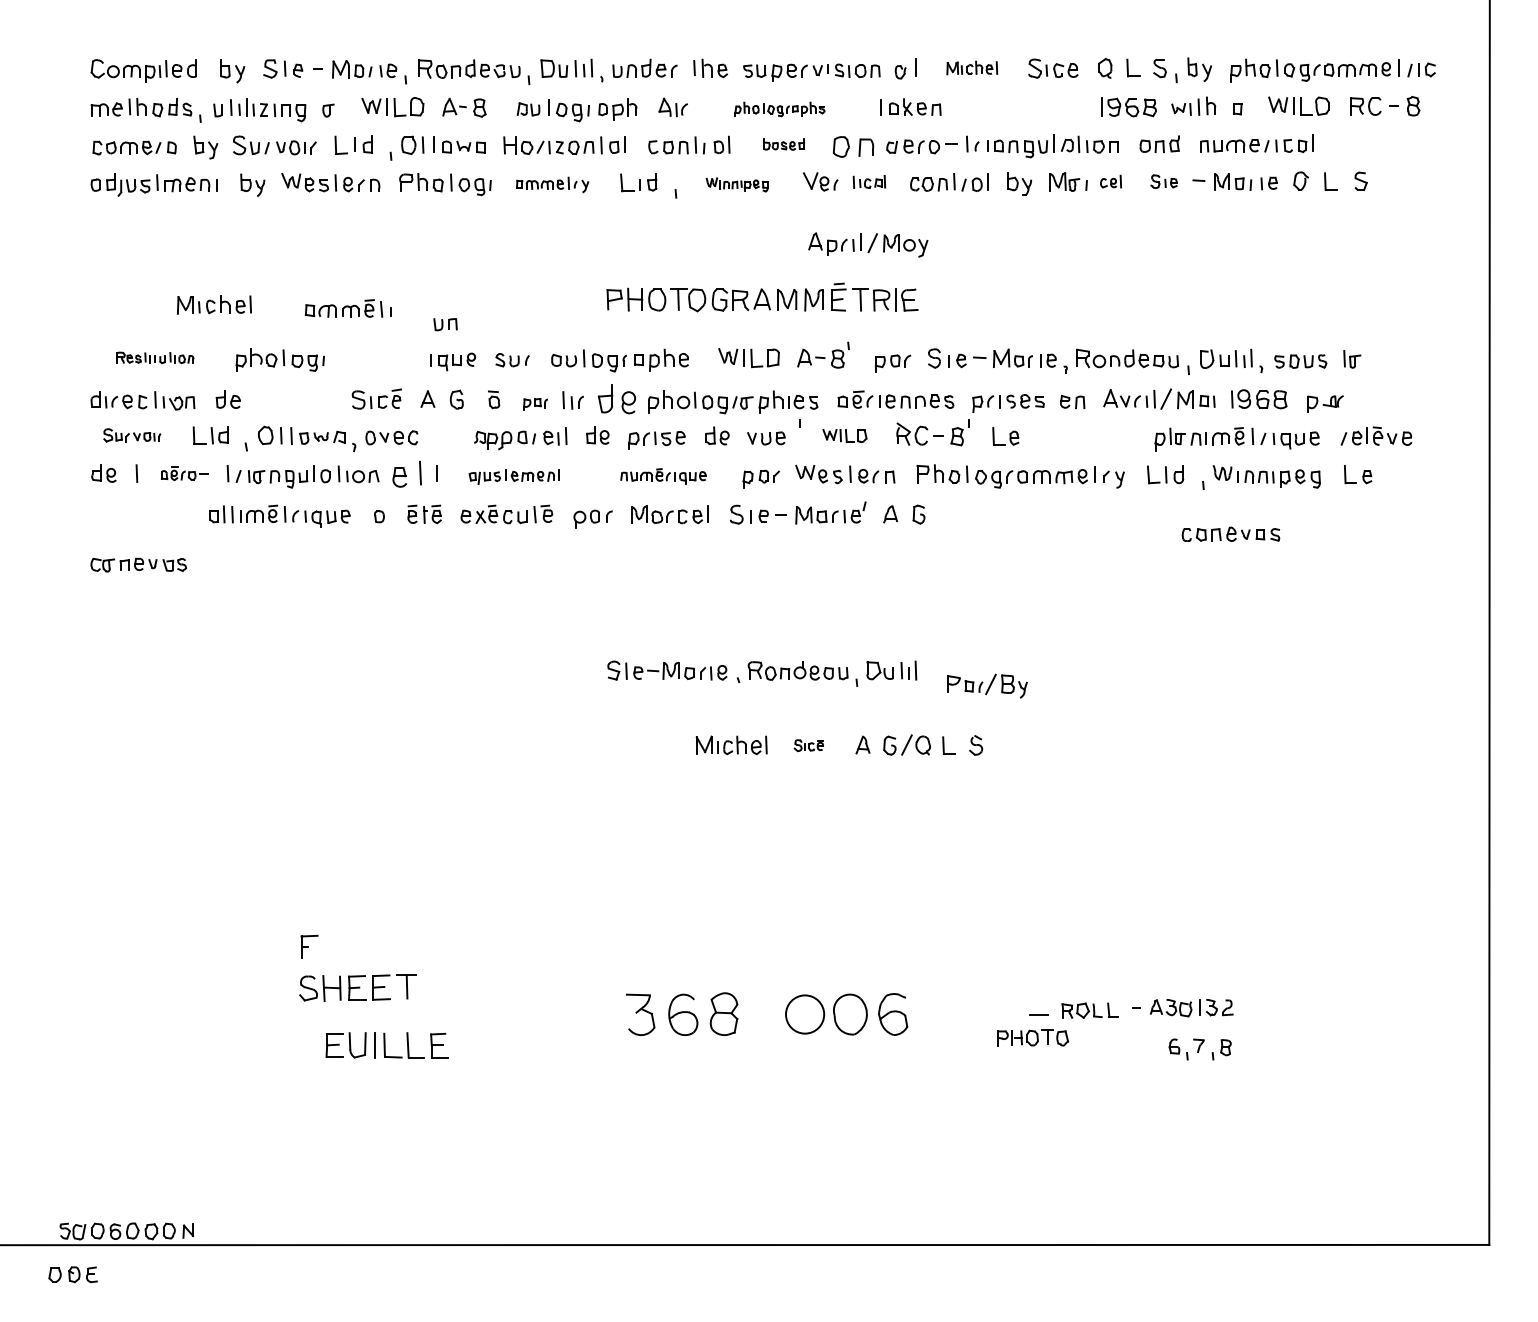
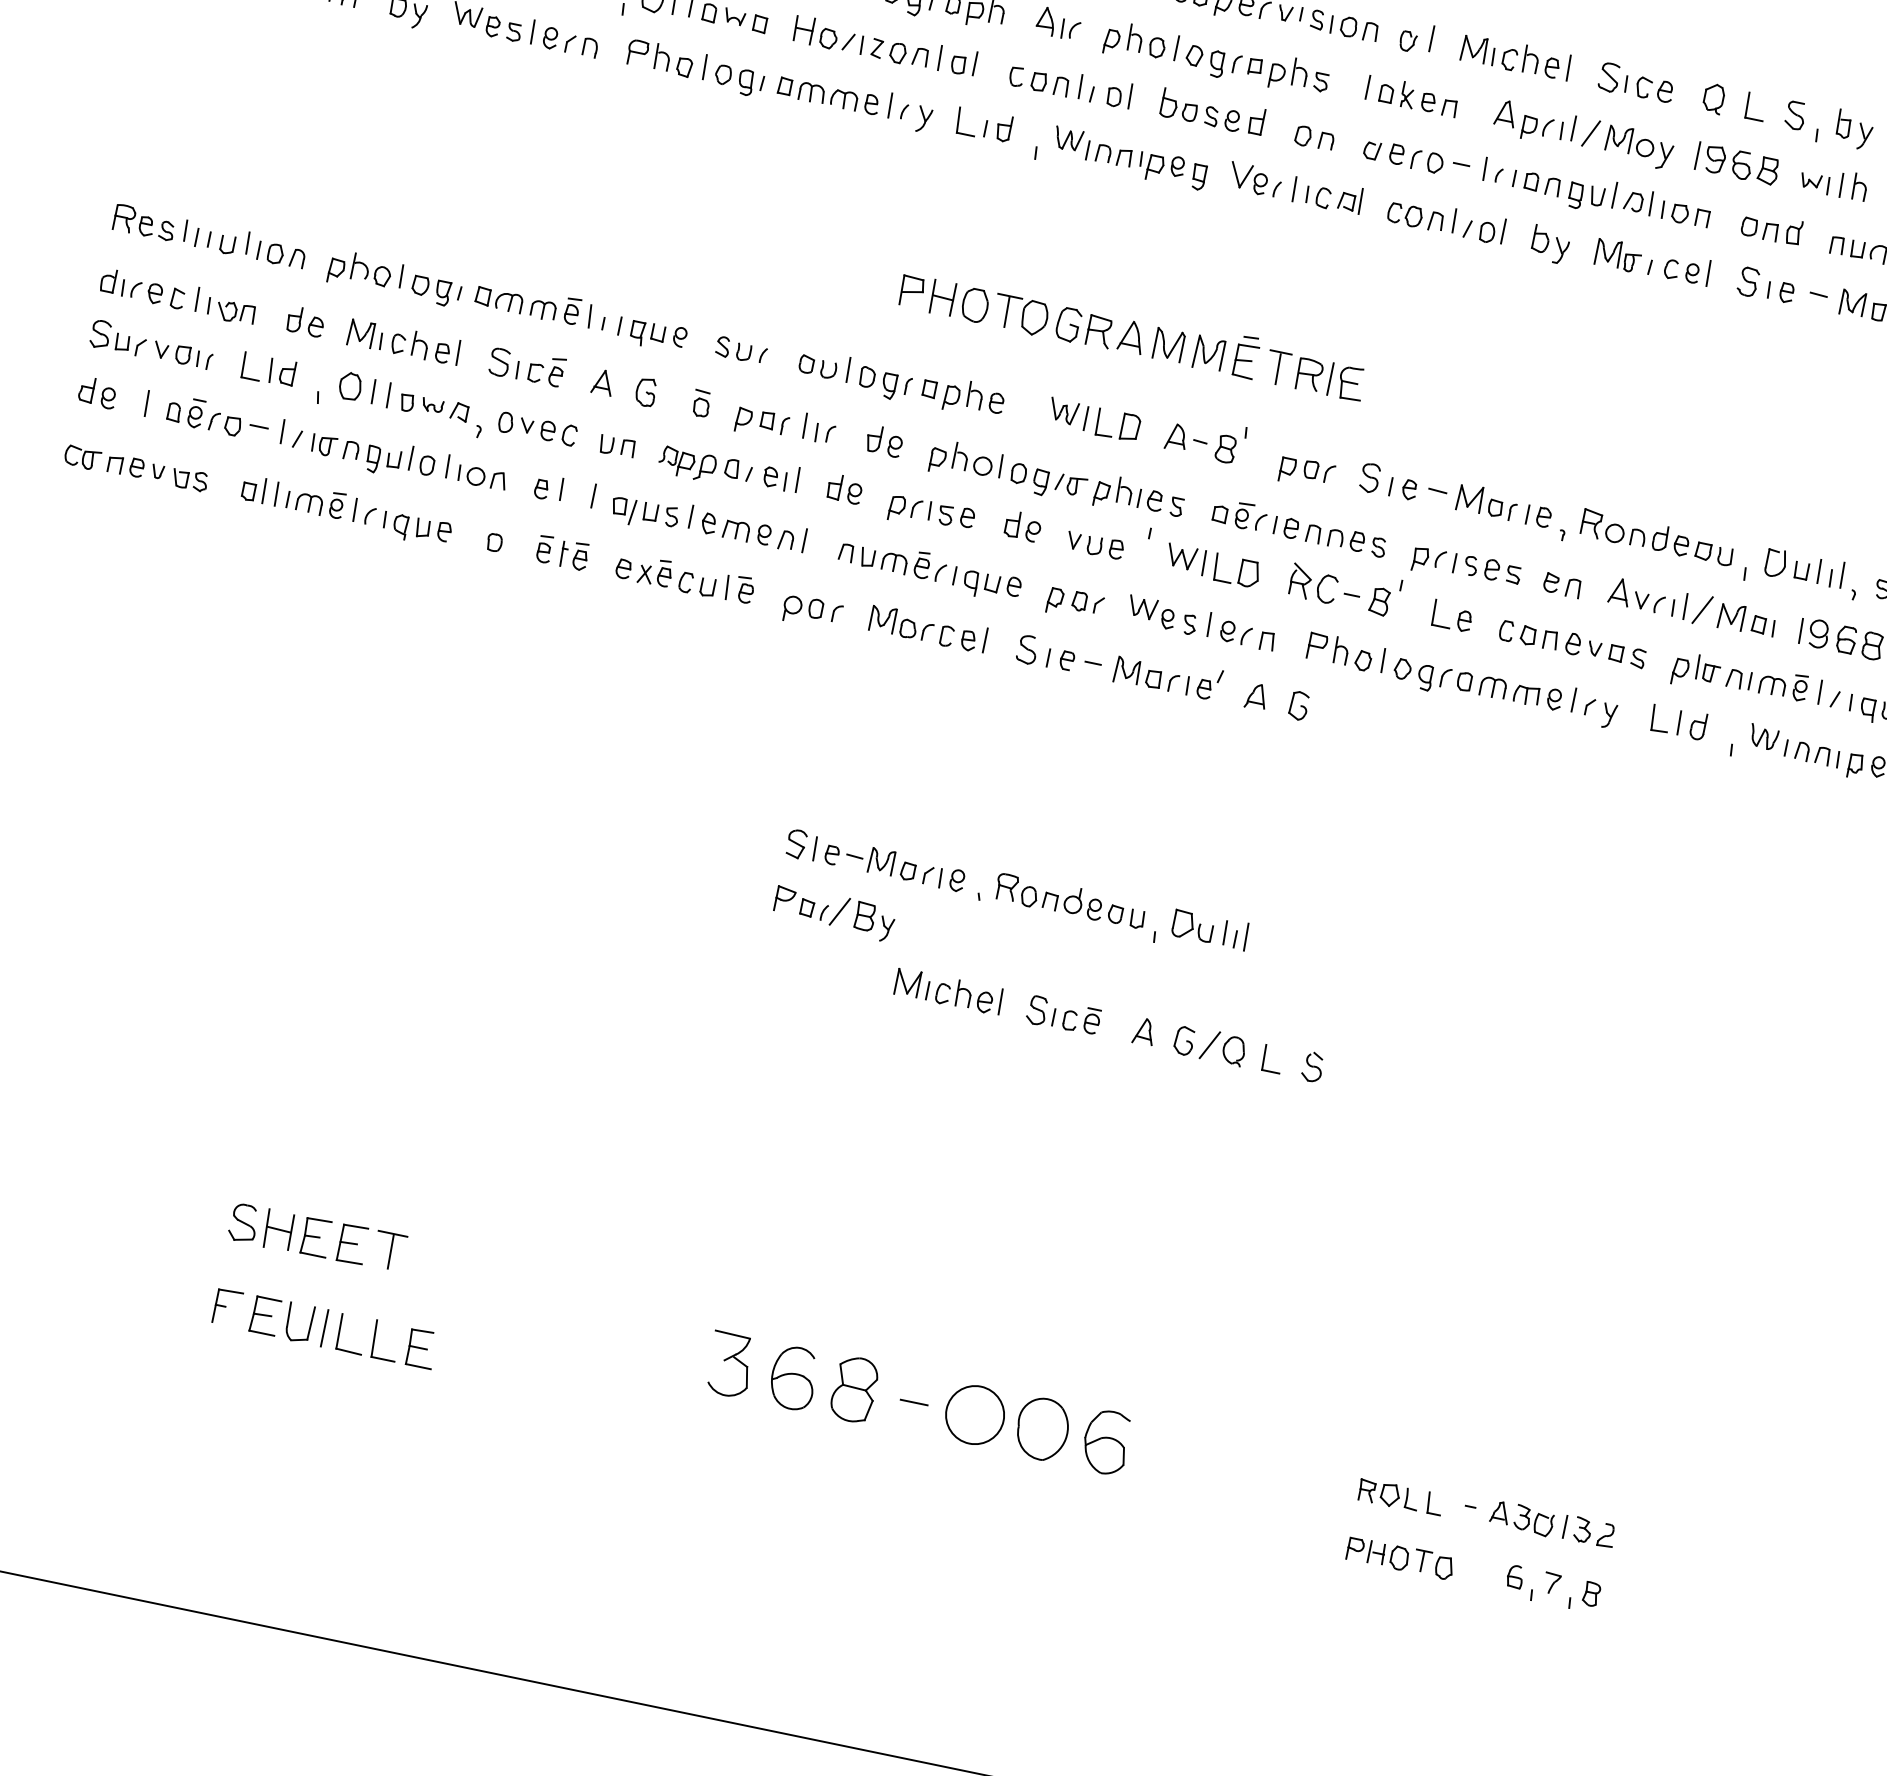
part: (971, 67) -> (1514, 56), size x1.43
part: (779, 109) -> (1216, 59), size x1.67
part: (783, 144) -> (1211, 112), size x1.67
part: (853, 147) -> (1314, 138), size x0.62
part: (869, 181) -> (1327, 194), size x1.43
part: (1110, 181) -> (1686, 268), size x1.43
part: (1163, 181) -> (1765, 285), size x1.43
part: (552, 184) -> (854, 101), size x1.43
part: (736, 184) -> (1128, 157), size x1.67
part: (868, 244) -> (1584, 134), moved
part: (214, 304) -> (404, 341), moved
part: (347, 308) -> (539, 304), moved
part: (445, 324) -> (617, 446), moved
part: (155, 357) -> (210, 236), size x1.67
part: (616, 399) -> (883, 441), size x0.62
part: (535, 404) -> (761, 423), size x1.43
part: (132, 435) -> (152, 345), size x1.43
part: (844, 435) -> (1212, 564), size x1.43
part: (184, 473) -> (217, 418), size x1.43
part: (406, 474) -> (548, 487), size x0.62
part: (514, 476) -> (708, 524), size x1.43
part: (663, 476) -> (930, 570), size x1.43
part: (1230, 533) -> (1572, 642), moved
part: (138, 564) -> (136, 467), moved
part: (987, 685) -> (834, 912), moved
part: (808, 745) -> (1063, 1015), size x1.67
part: (309, 946) -> (227, 1306), moved
line: (1038, 1014) -> (913, 1402), moved
part: (1033, 1037) -> (1401, 1557), moved

